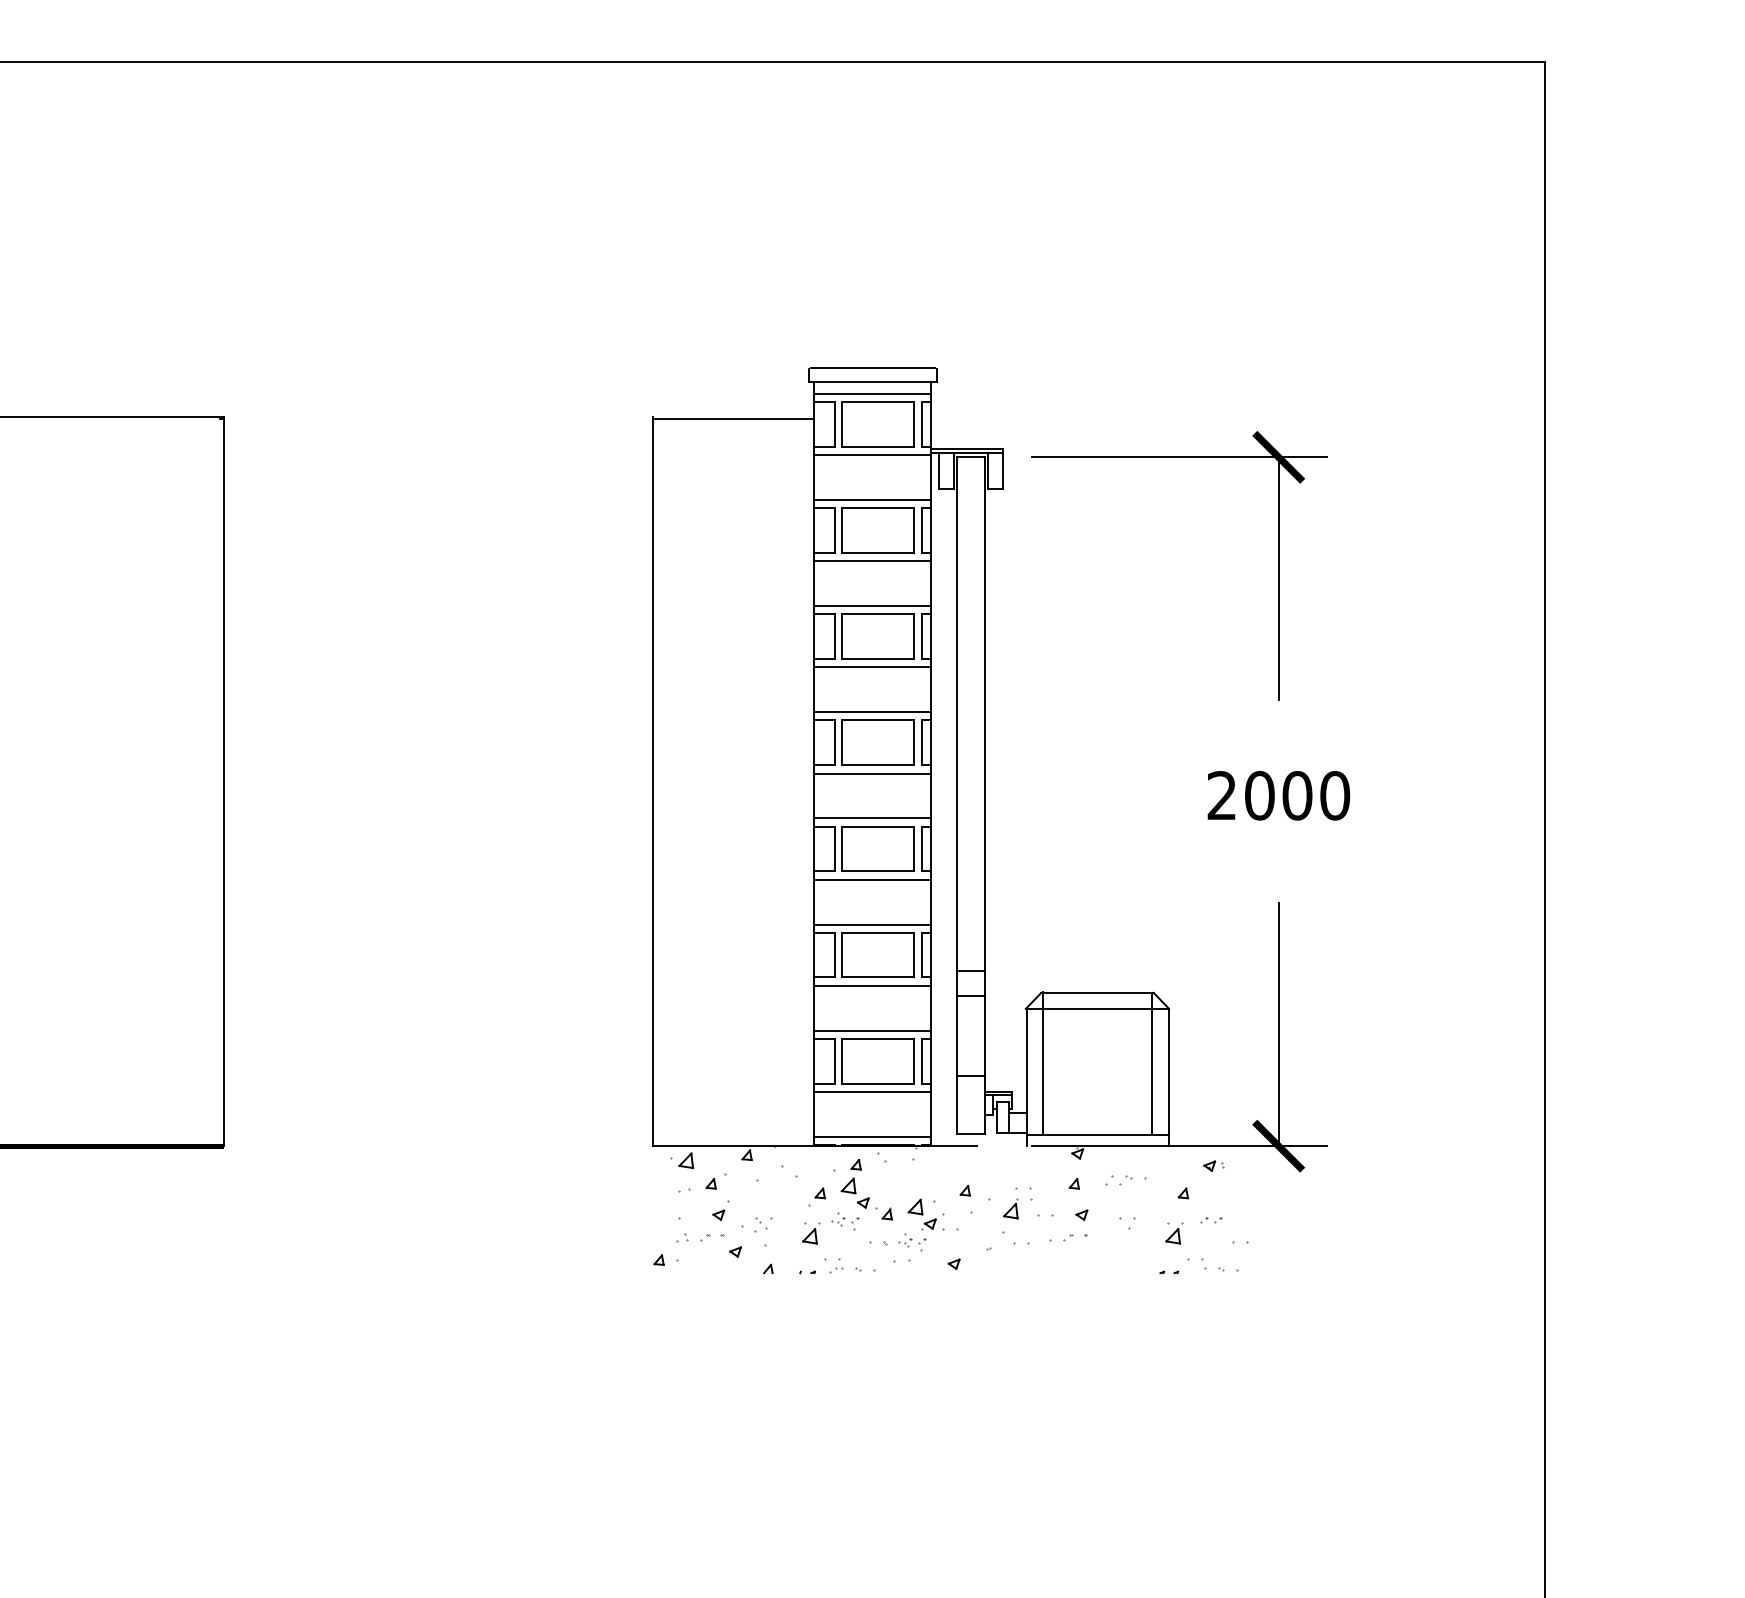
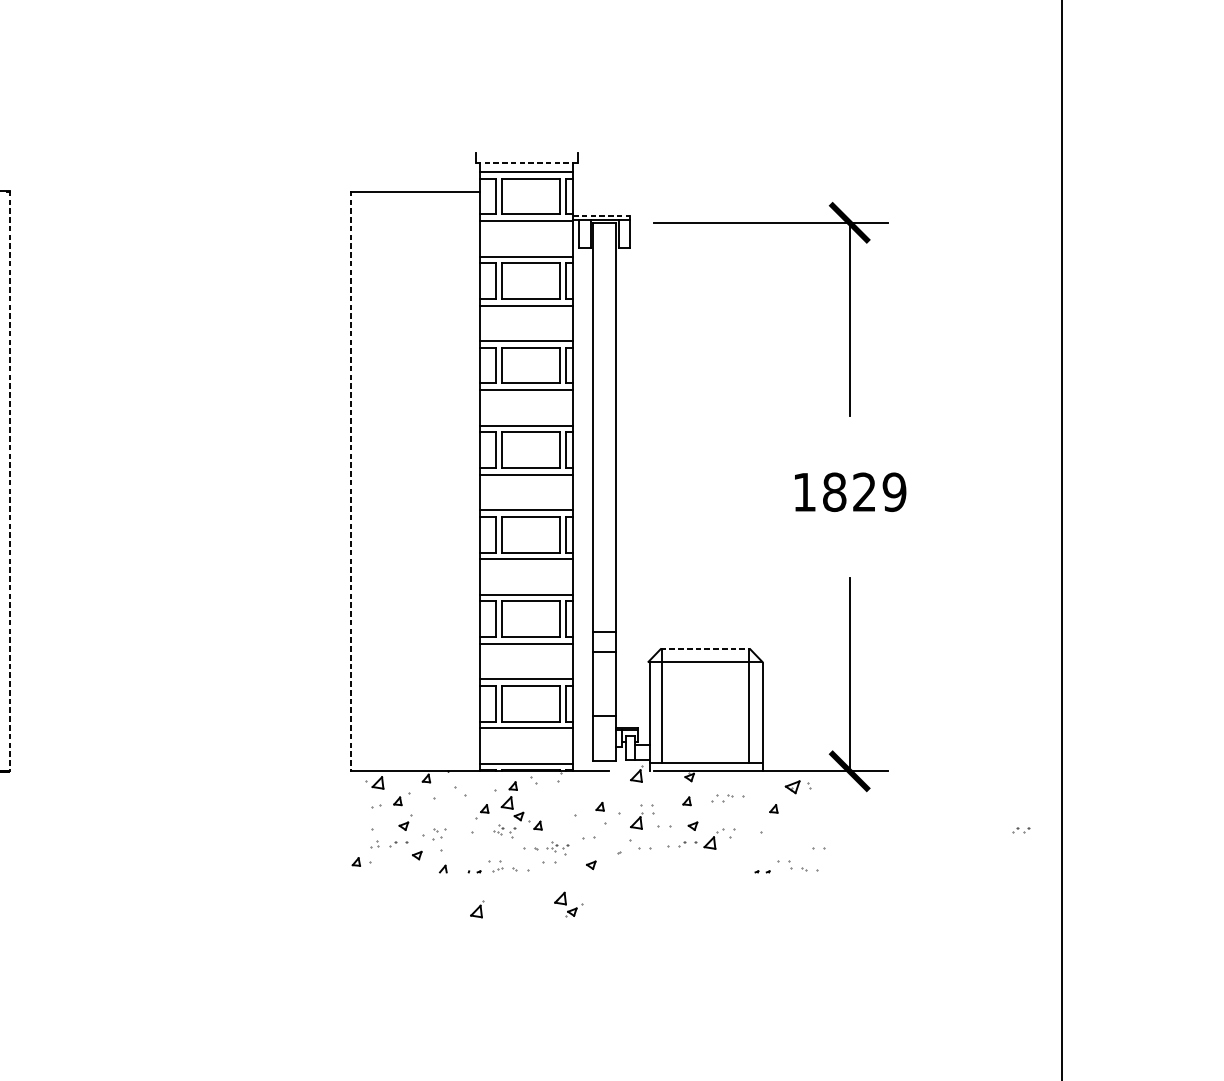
line: (872, 367) -> (526, 151), removed
line: (873, 382) -> (527, 163), solid -> dashed
line: (967, 448) -> (601, 215), solid -> dashed
line: (224, 781) -> (10, 480), solid -> dashed
line: (652, 781) -> (351, 480), solid -> dashed
text: (1278, 795) -> (849, 492), 2000 -> 1829
line: (1098, 992) -> (706, 648), solid -> dashed
part: (1010, 1149) -> (636, 773), added
part: (1213, 1165) -> (797, 786), size x1.6
part: (925, 1214) -> (568, 904), moved
part: (1211, 1220) -> (1021, 830), moved
part: (811, 1233) -> (477, 909), moved
part: (1174, 1233) -> (710, 840), moved

